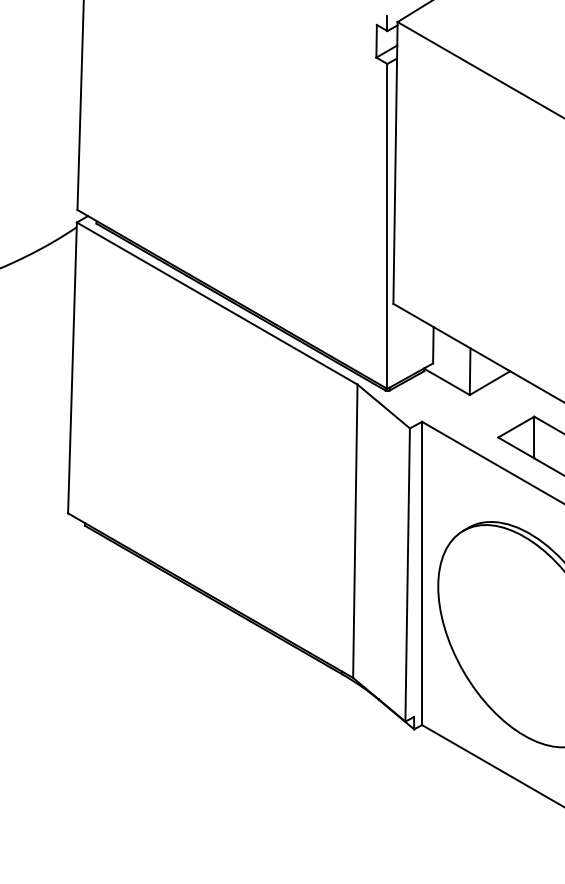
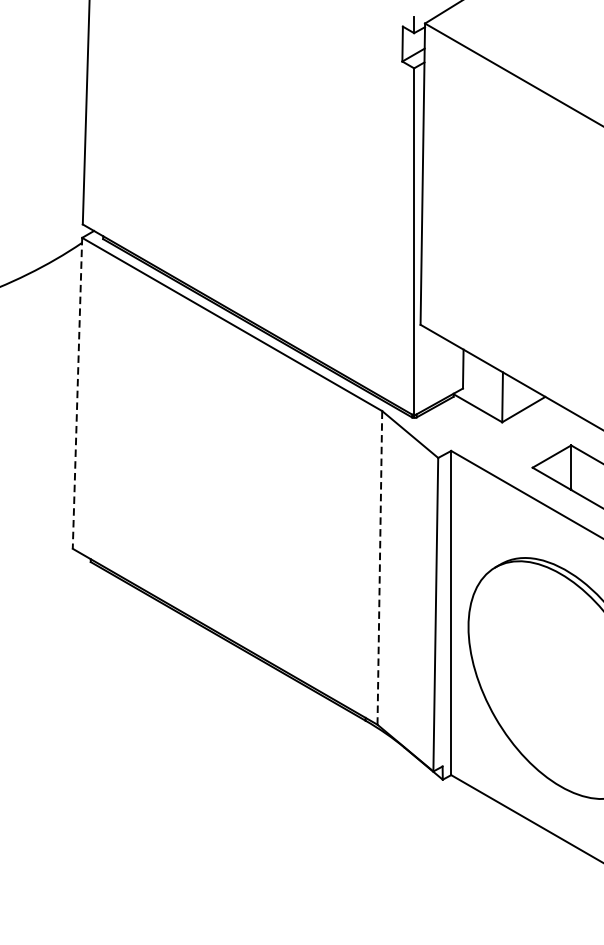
line: (72, 368) -> (77, 393), solid -> dashed
line: (355, 531) -> (380, 568), solid -> dashed

